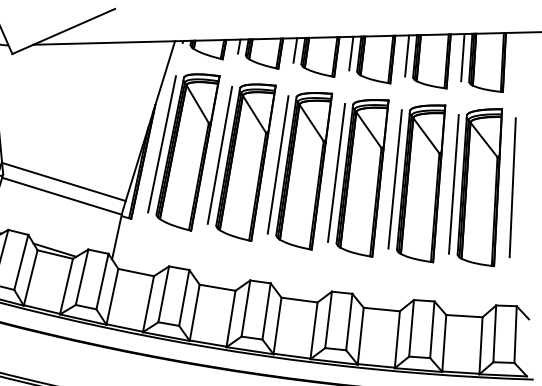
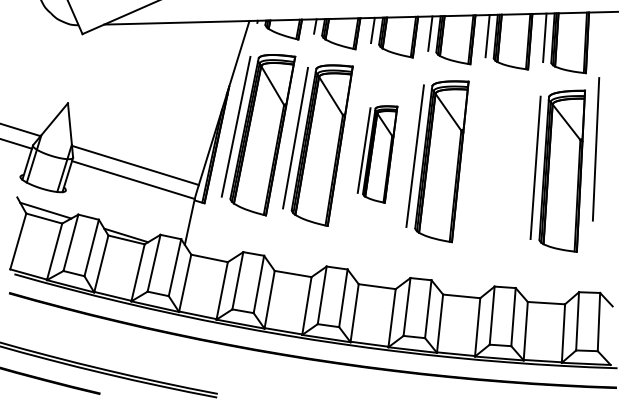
part: (299, 171) -> (377, 154), size x0.6
part: (416, 183) -> (497, 166), removed
line: (513, 187) -> (596, 149), moved

